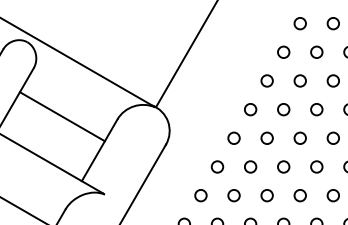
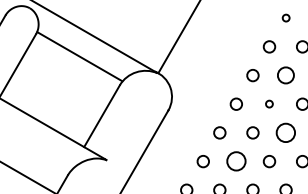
circle: (283, 51) -> (285, 17), size x0.6
circle: (283, 109) -> (285, 75), size x1.4
line: (61, 116) -> (78, 56), moved
circle: (266, 137) -> (268, 103), size x0.6
circle: (283, 166) -> (285, 132), size x1.6
circle: (233, 195) -> (235, 161), size x1.6

